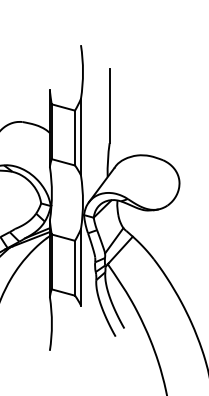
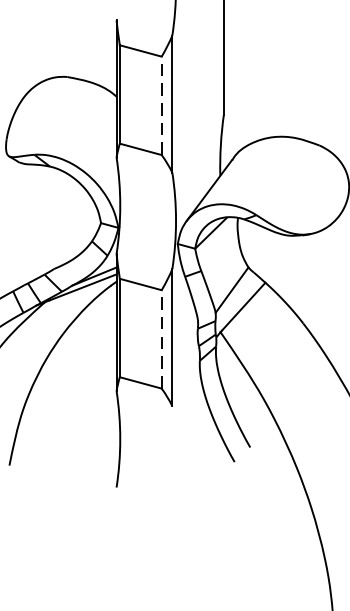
line: (75, 137) -> (162, 104), solid -> dashed
line: (75, 267) -> (162, 338), solid -> dashed

